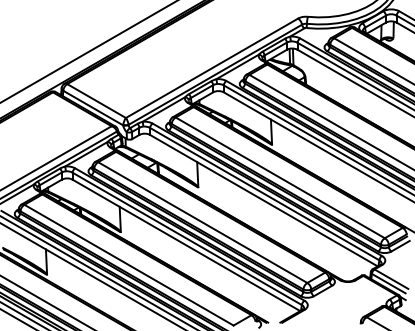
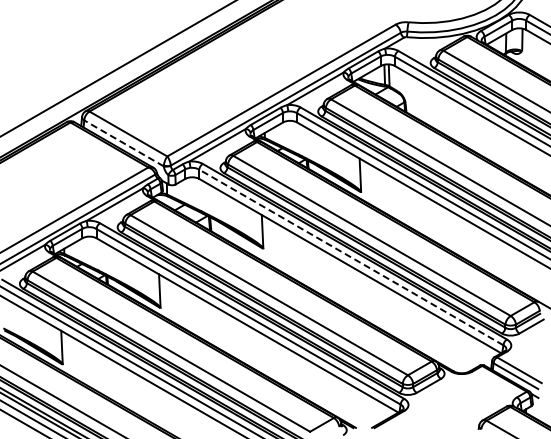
line: (93, 108) -> (124, 143), solid -> dashed
line: (264, 194) -> (351, 257), solid -> dashed

